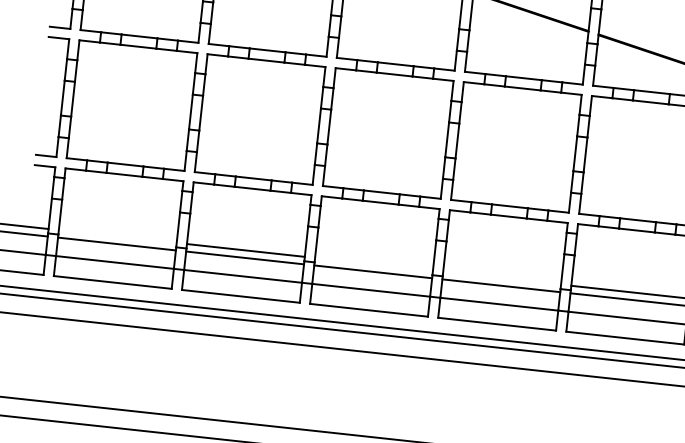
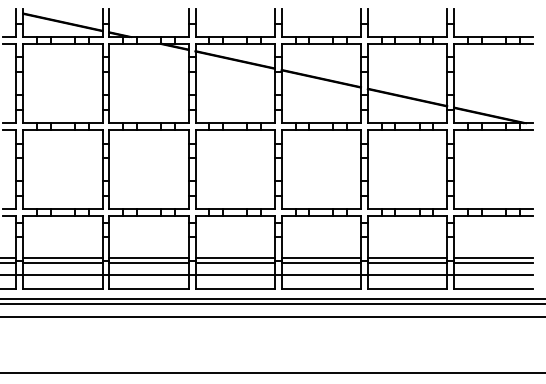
line: (117, 236) -> (62, 257), added
line: (373, 263) -> (234, 257), added
line: (500, 277) -> (320, 257), added

